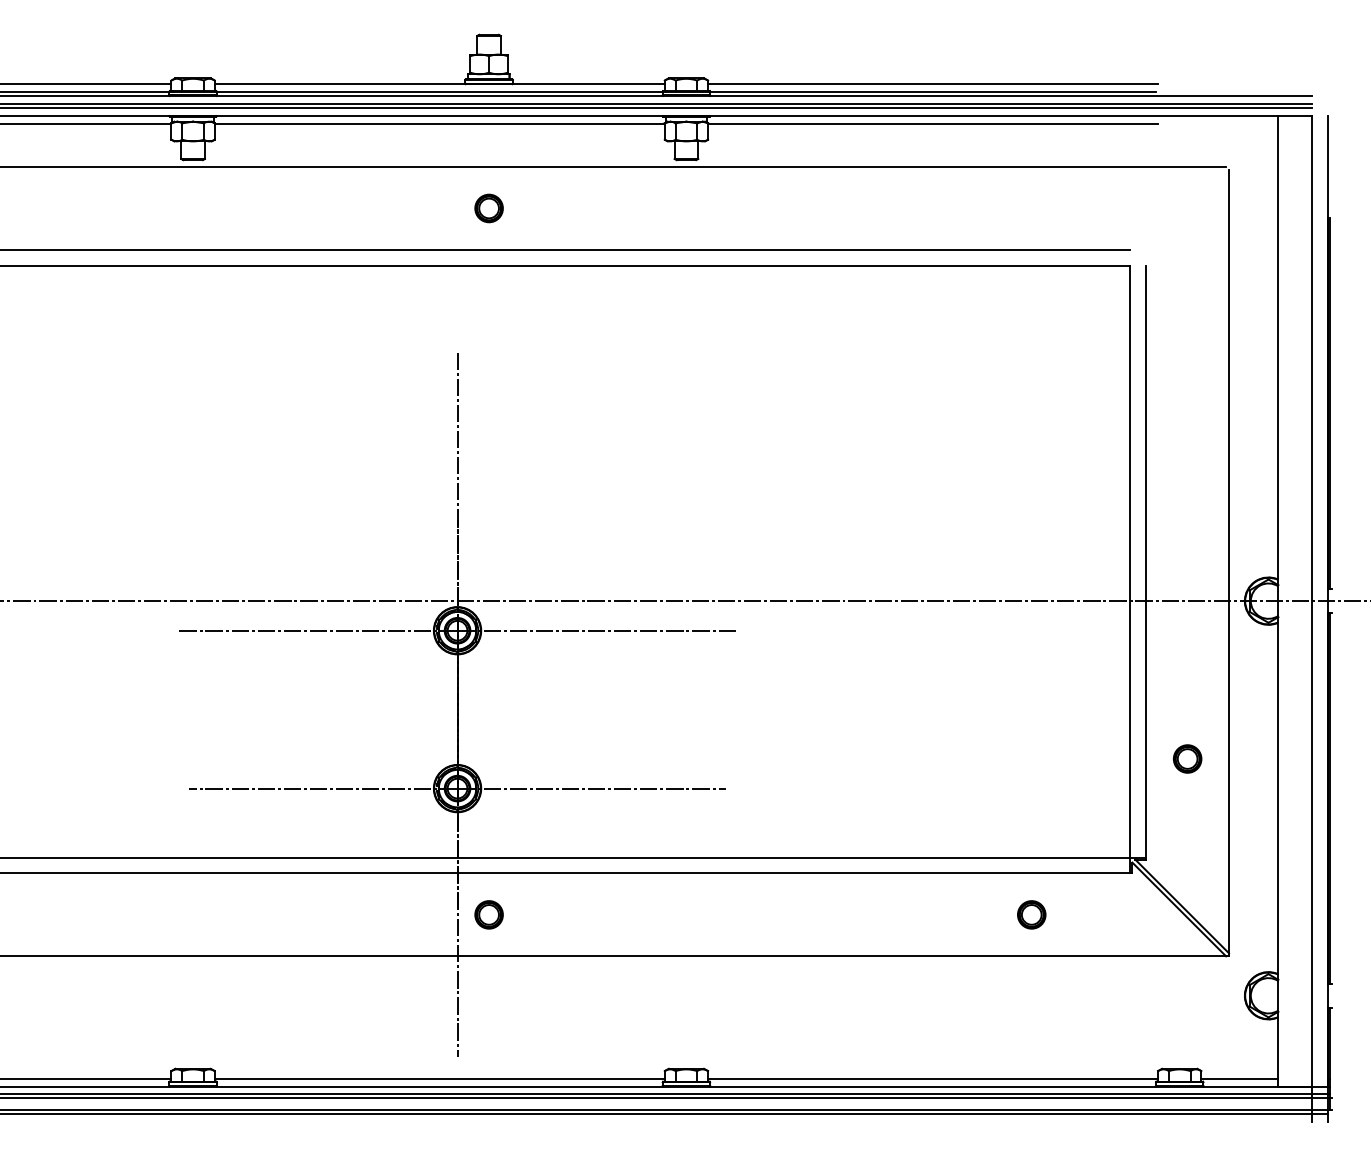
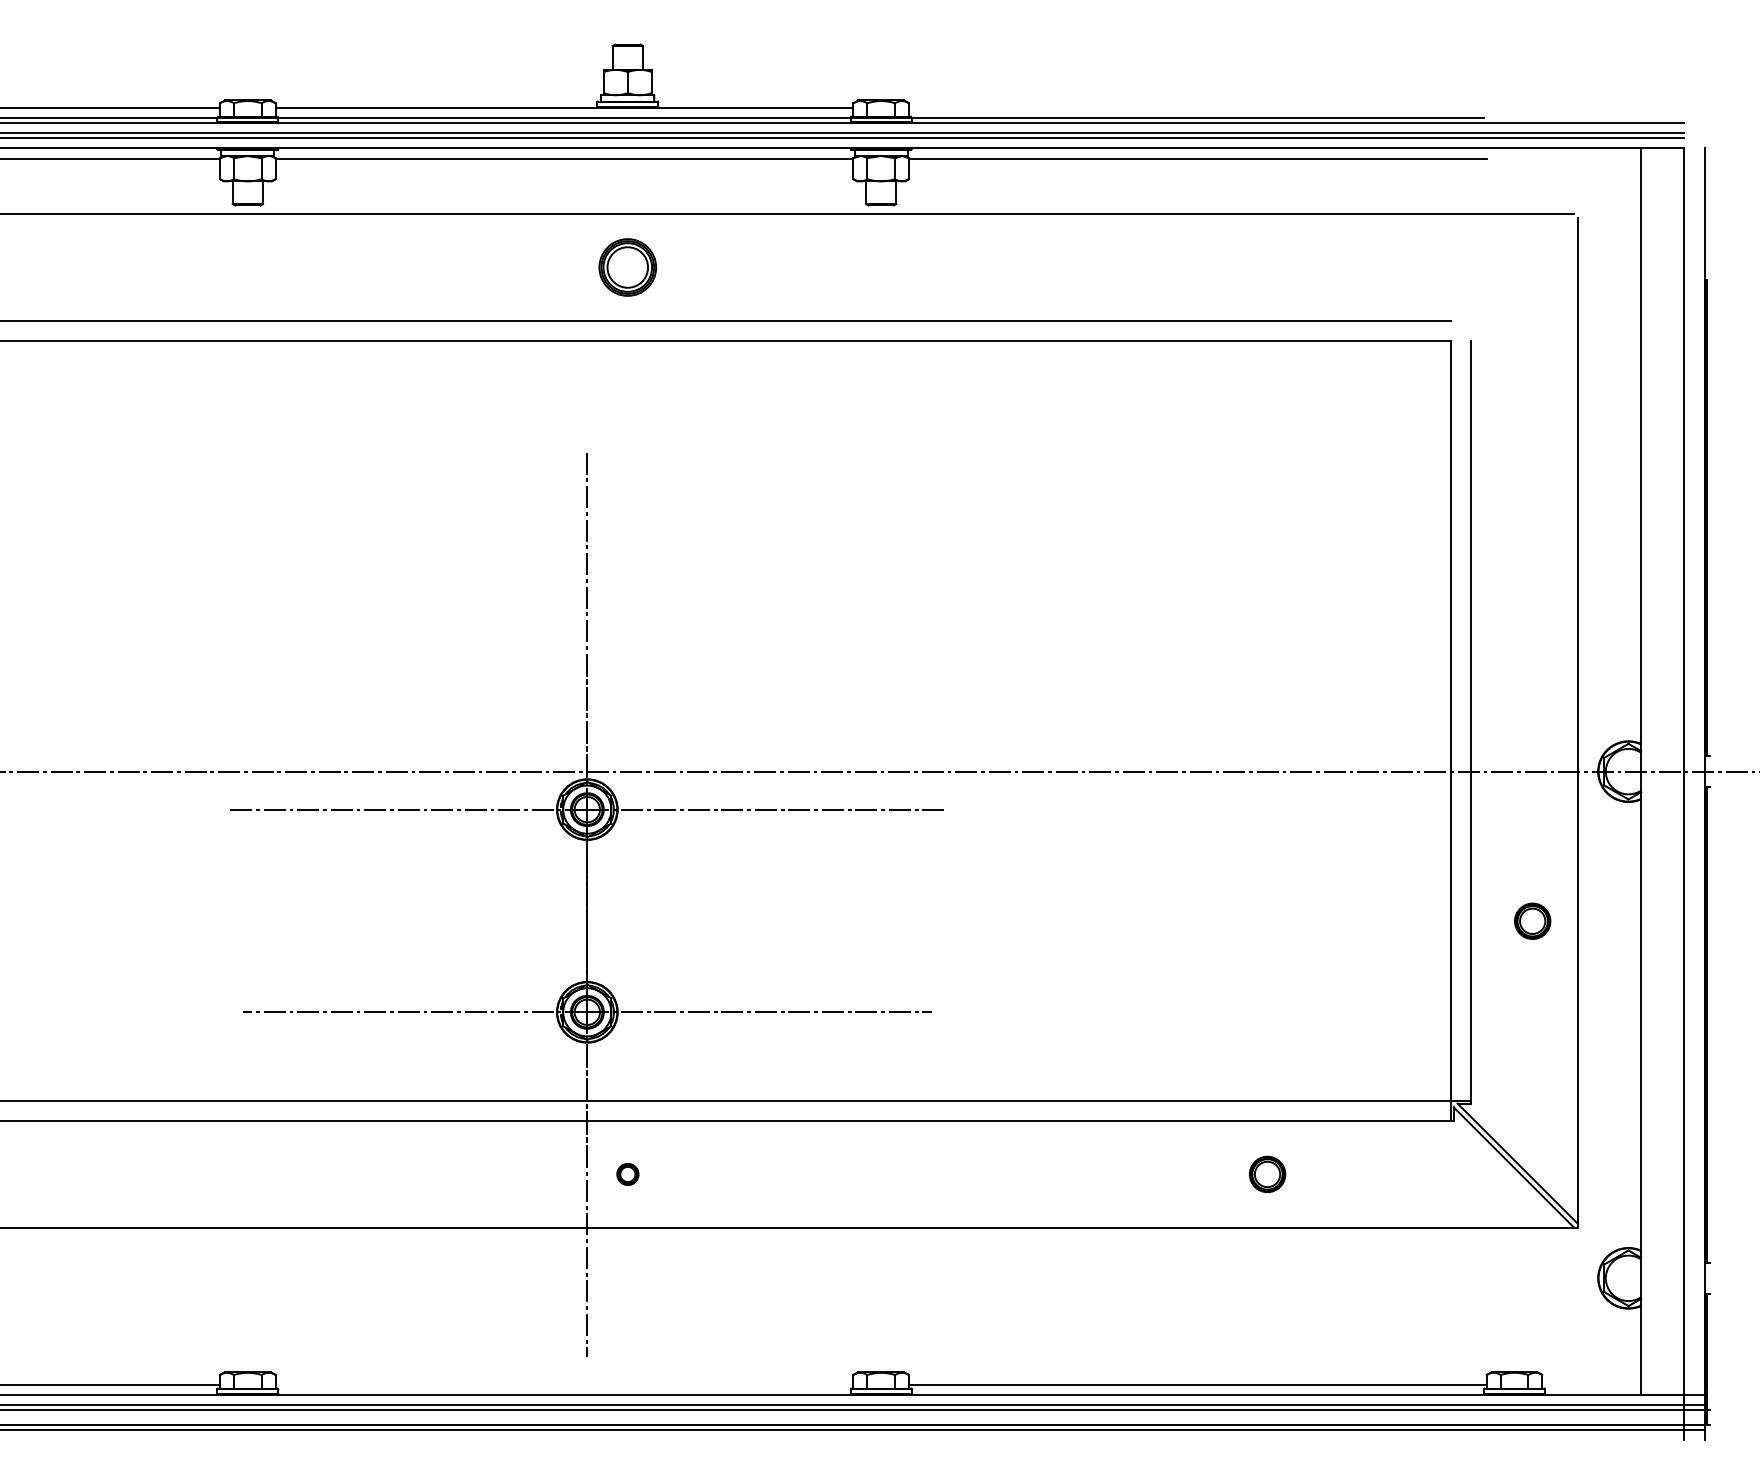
line: (932, 83) -> (1197, 107), removed
part: (488, 208) -> (627, 267), size x1.6
part: (1187, 758) -> (1532, 920), moved
part: (488, 914) -> (627, 1174), size x0.6
part: (1031, 914) -> (1267, 1174), moved
line: (439, 1078) -> (564, 1384), removed
line: (1239, 1078) -> (1591, 1384), removed

